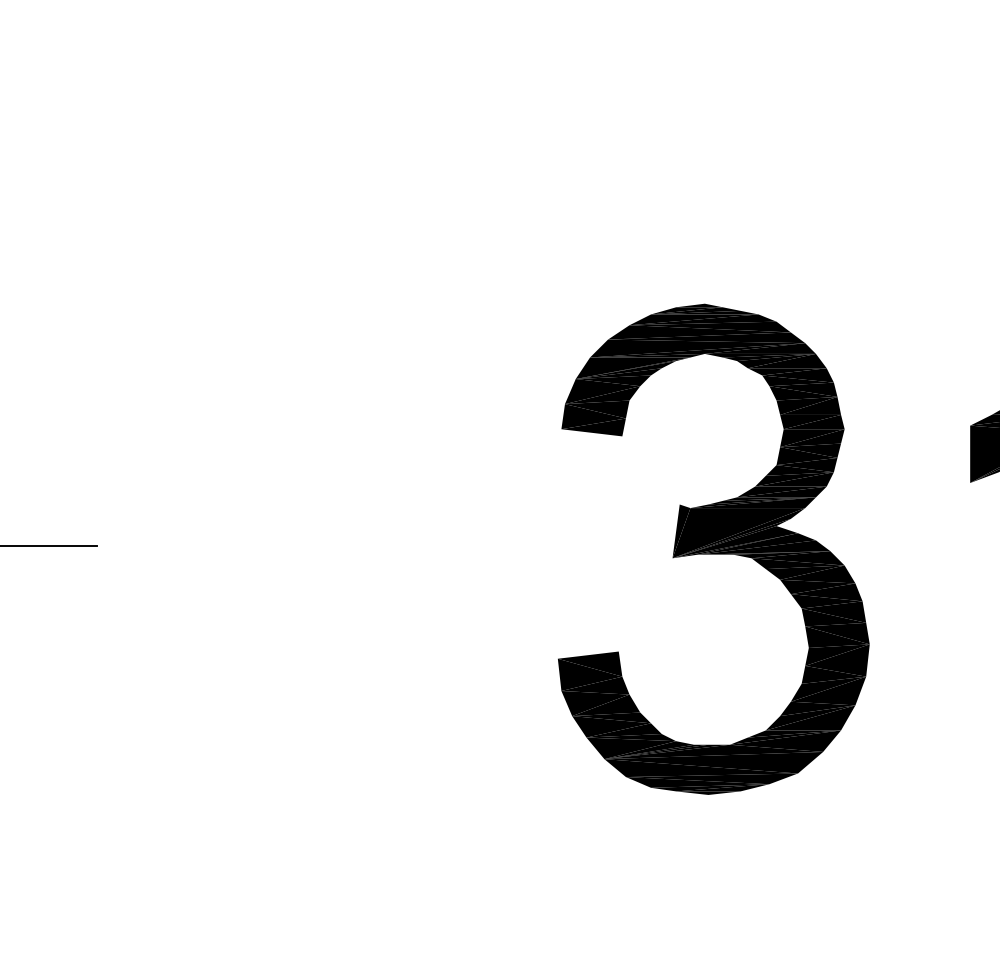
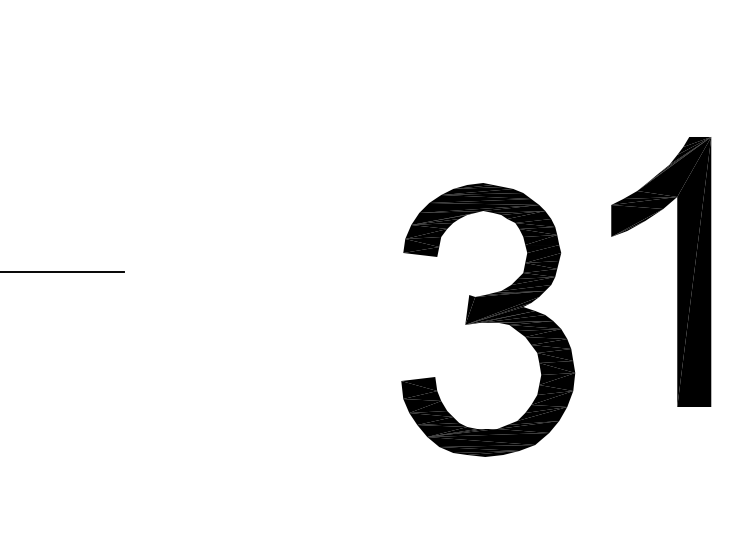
part: (714, 548) -> (488, 319), moved

